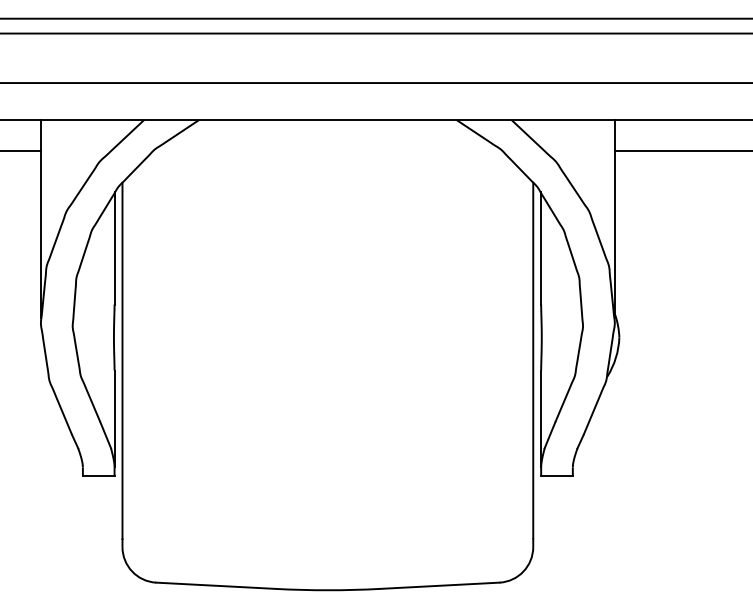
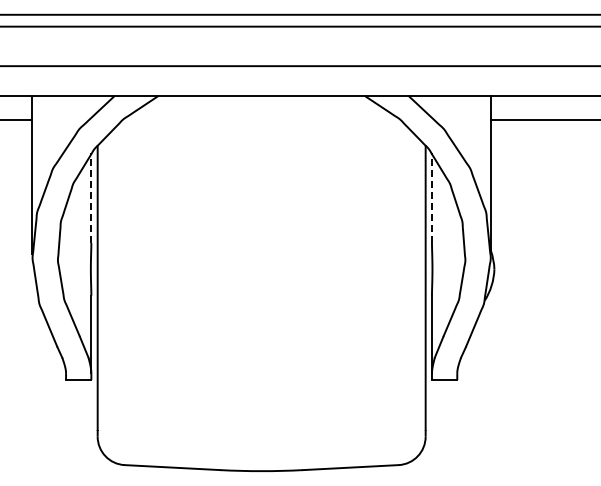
line: (114, 248) -> (91, 198), solid -> dashed
line: (540, 248) -> (431, 198), solid -> dashed

